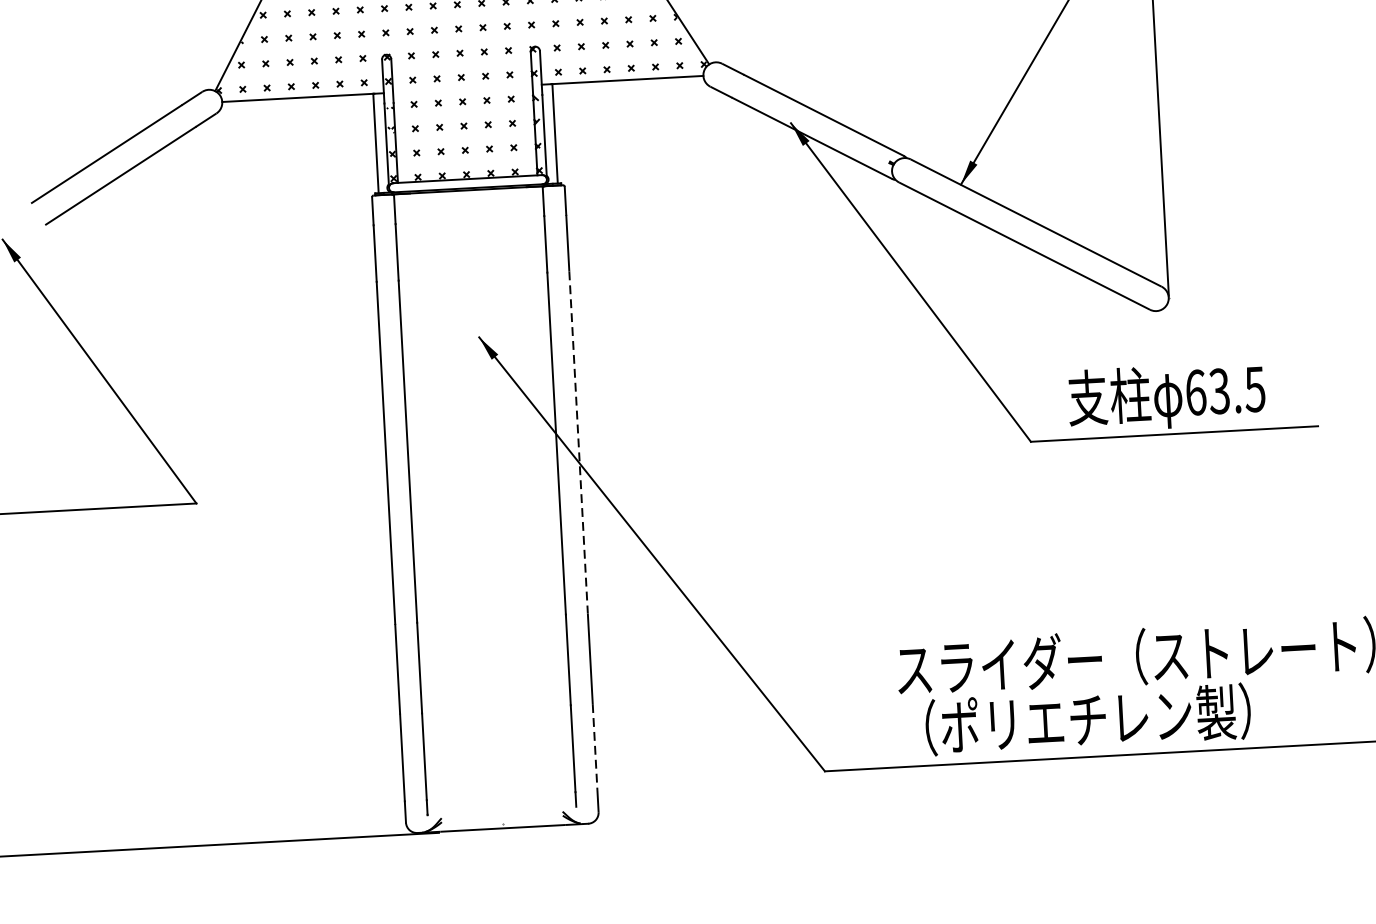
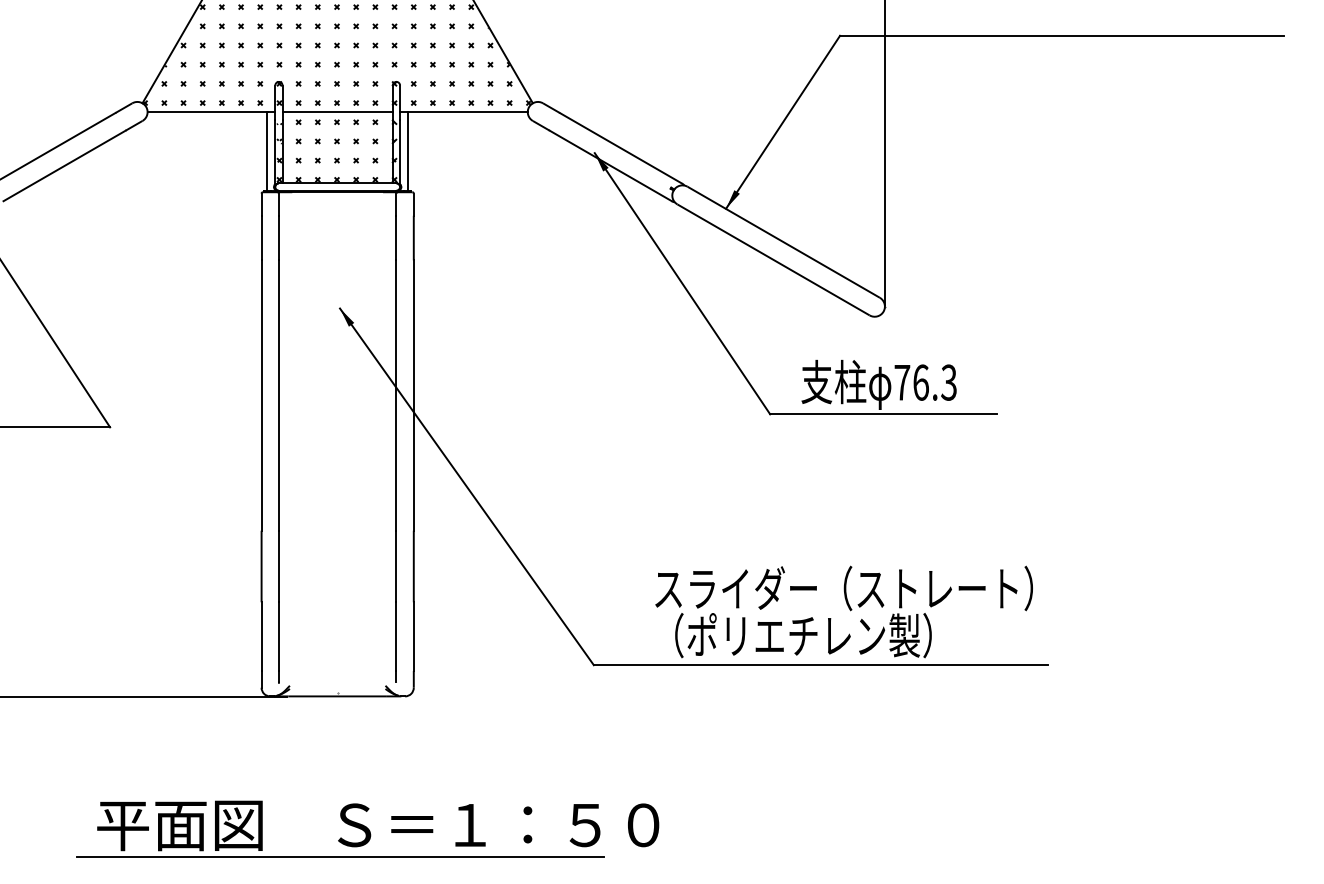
line: (462, 89) -> (337, 112), added
text: (1225, 390) -> (925, 382), 63.5 -> 76.3
line: (578, 443) -> (413, 396), dashed -> solid
line: (594, 748) -> (413, 637), dashed -> solid

